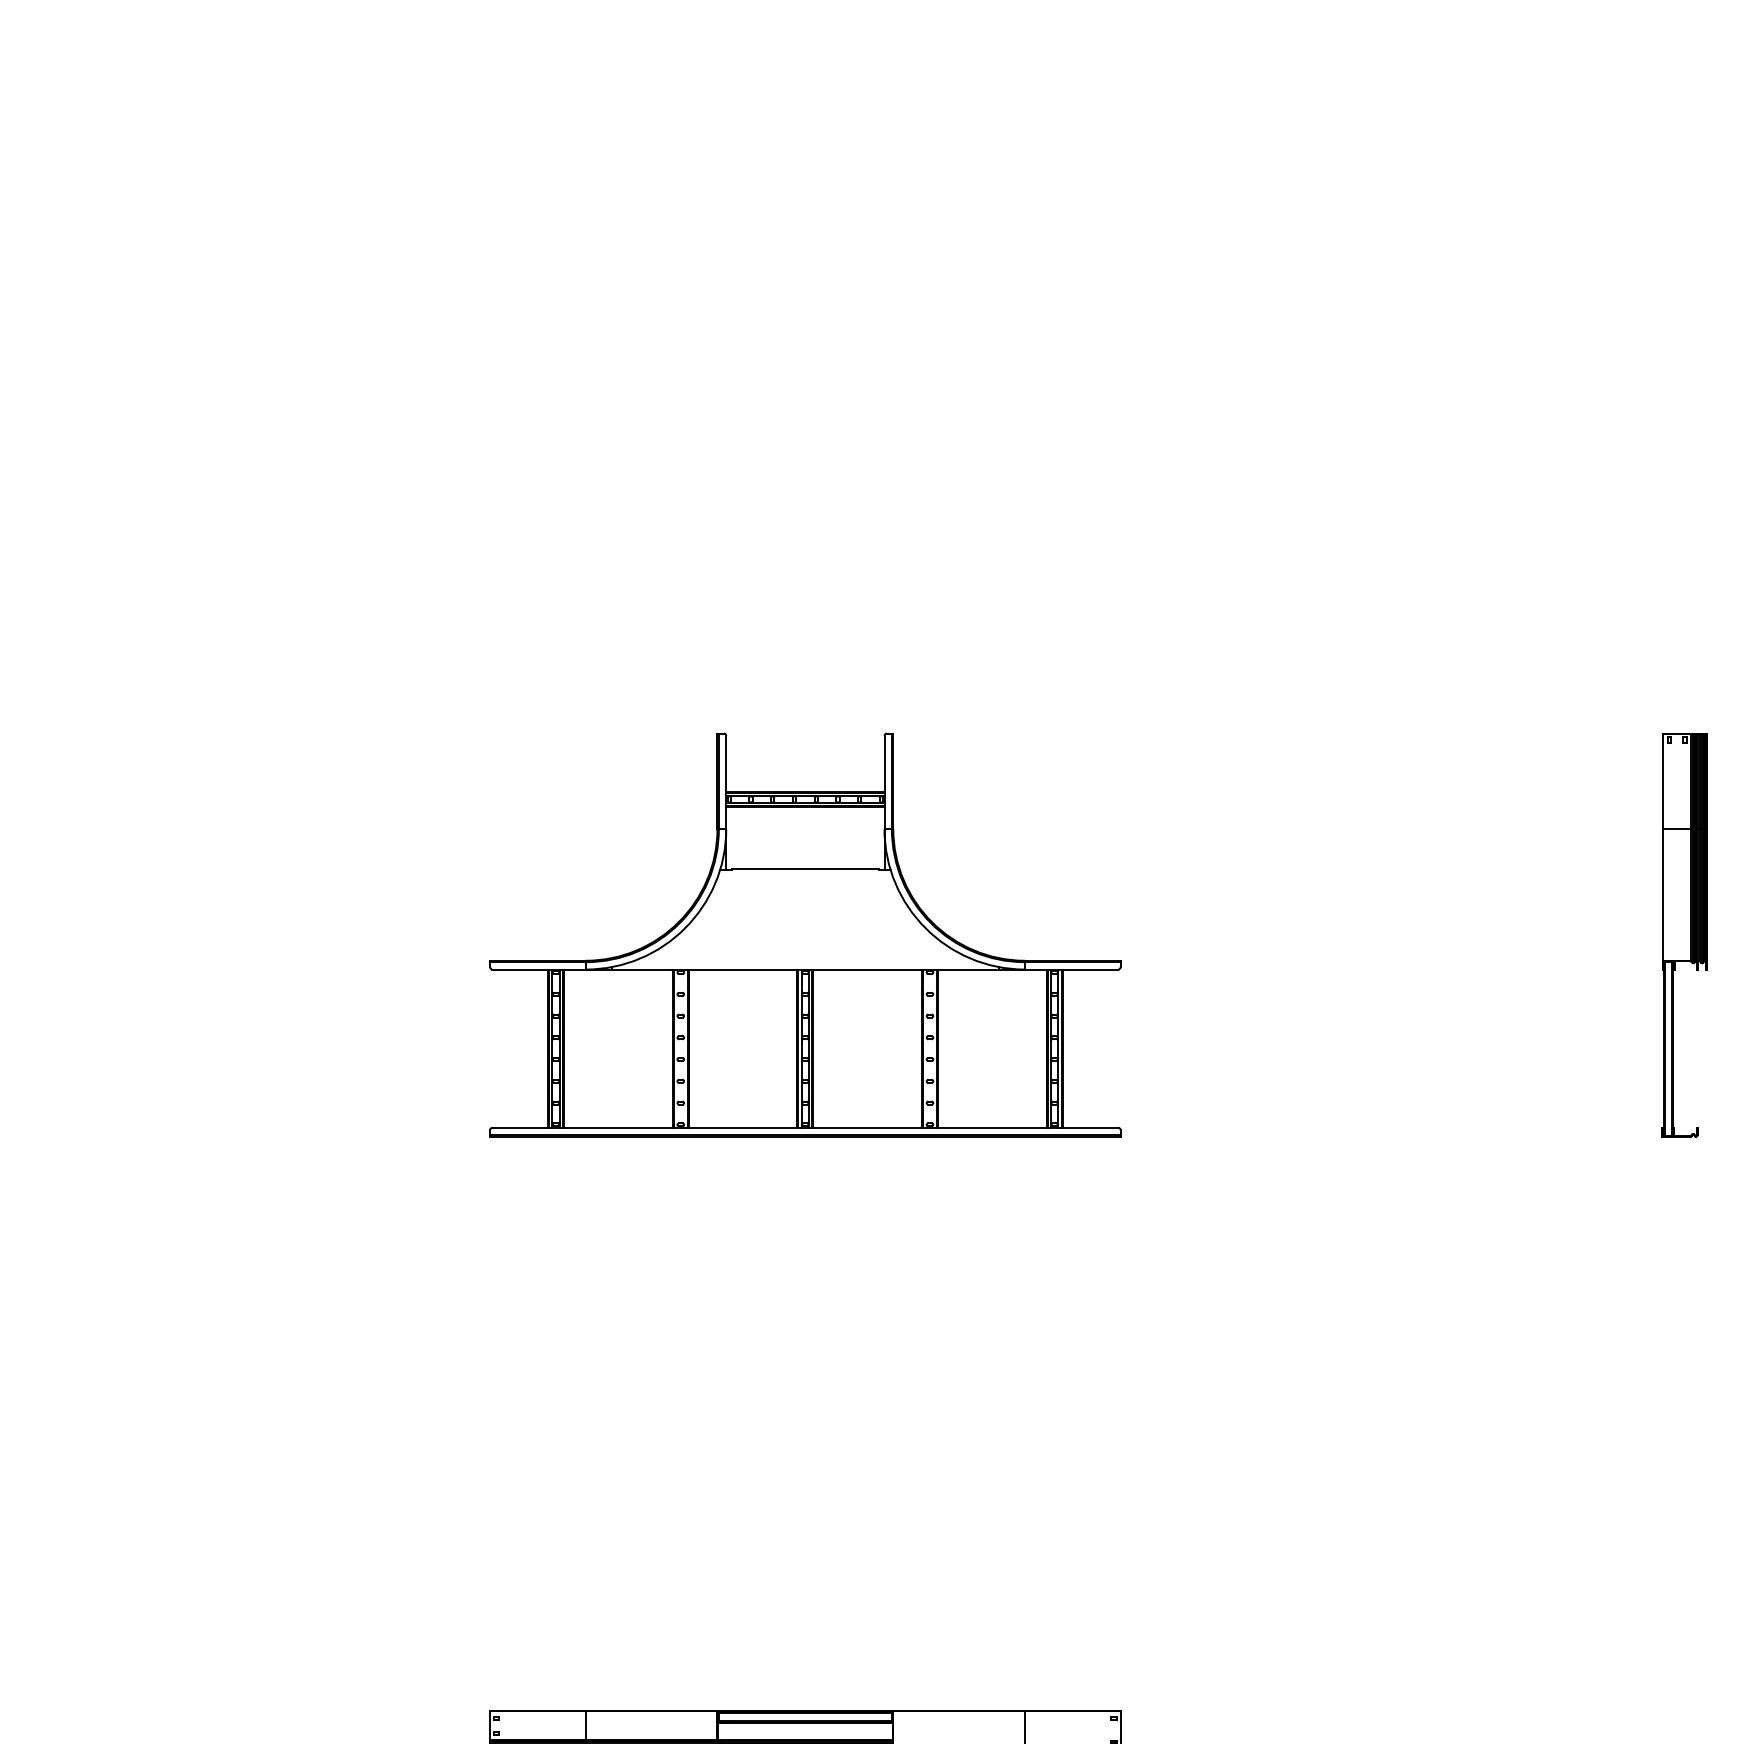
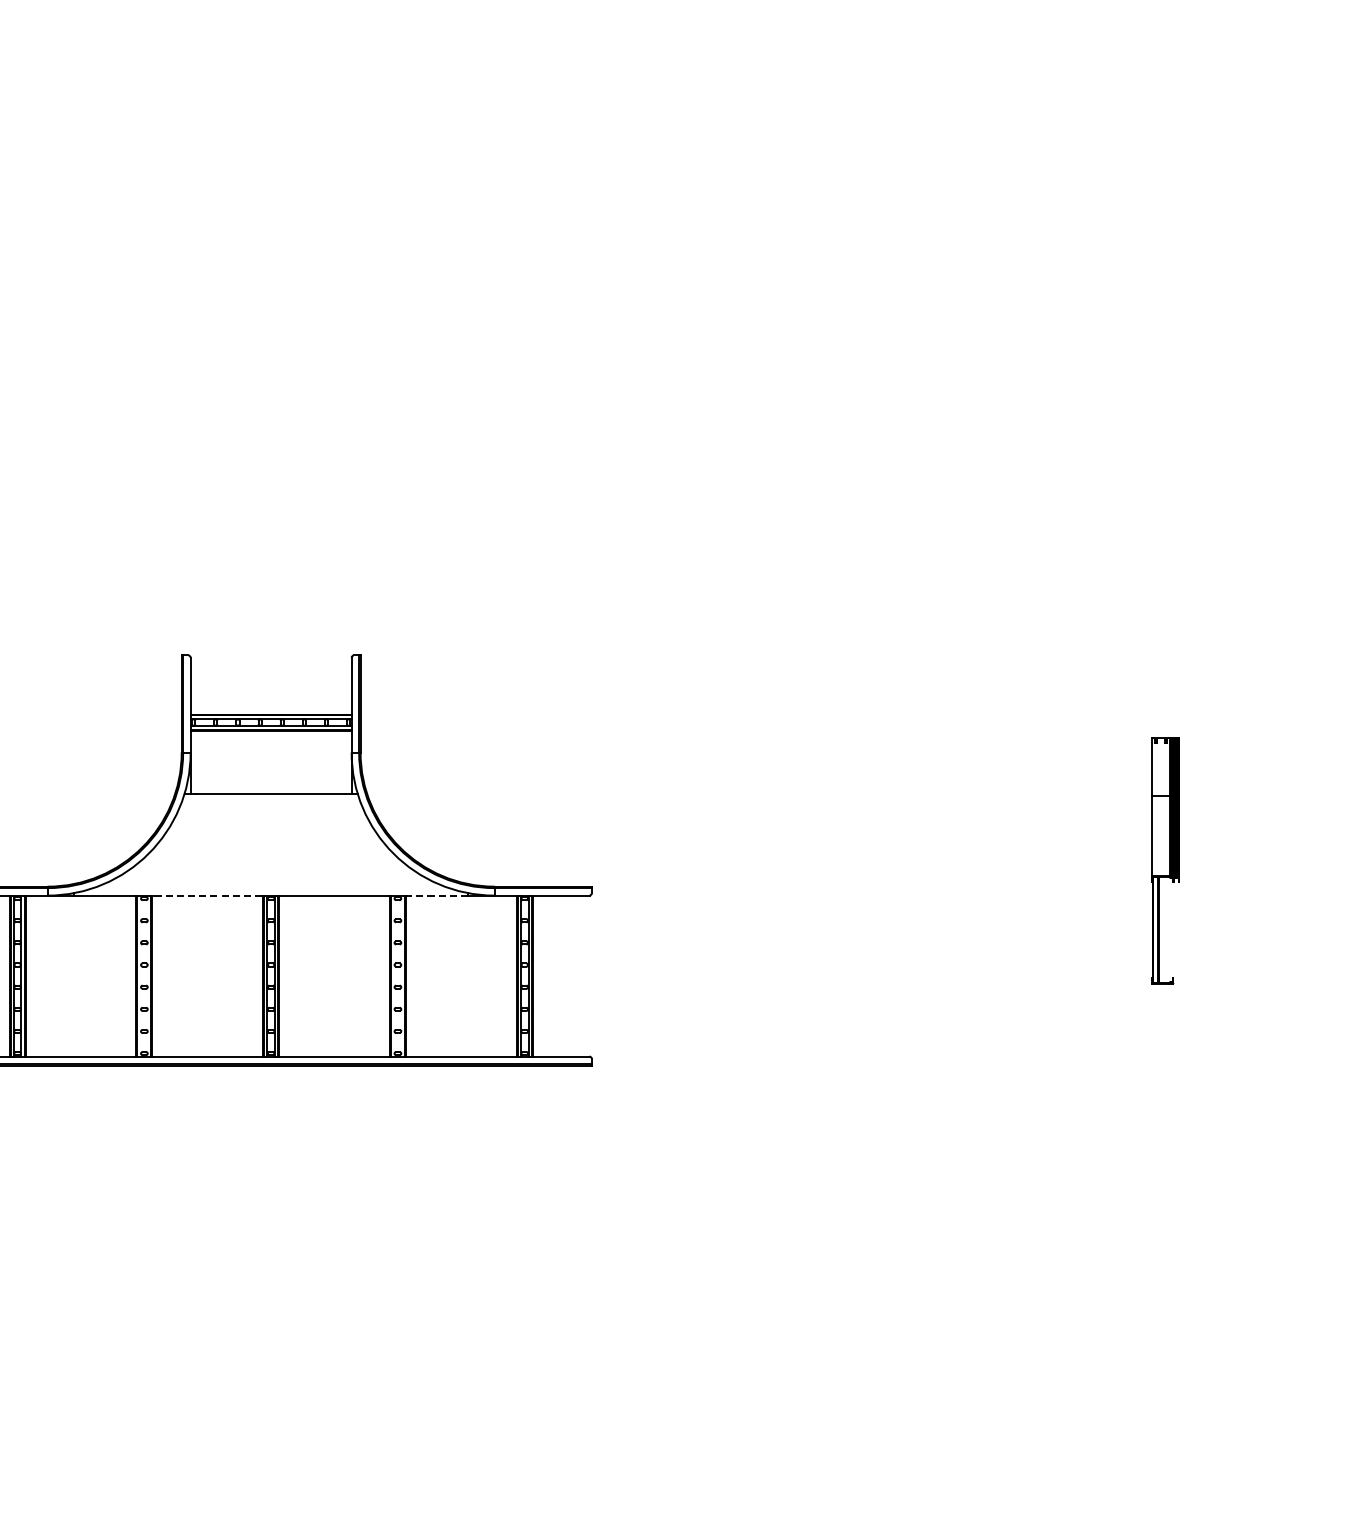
part: (1684, 935) -> (1165, 860), size x0.6
line: (743, 970) -> (208, 896), solid -> dashed
line: (968, 970) -> (437, 896), solid -> dashed

